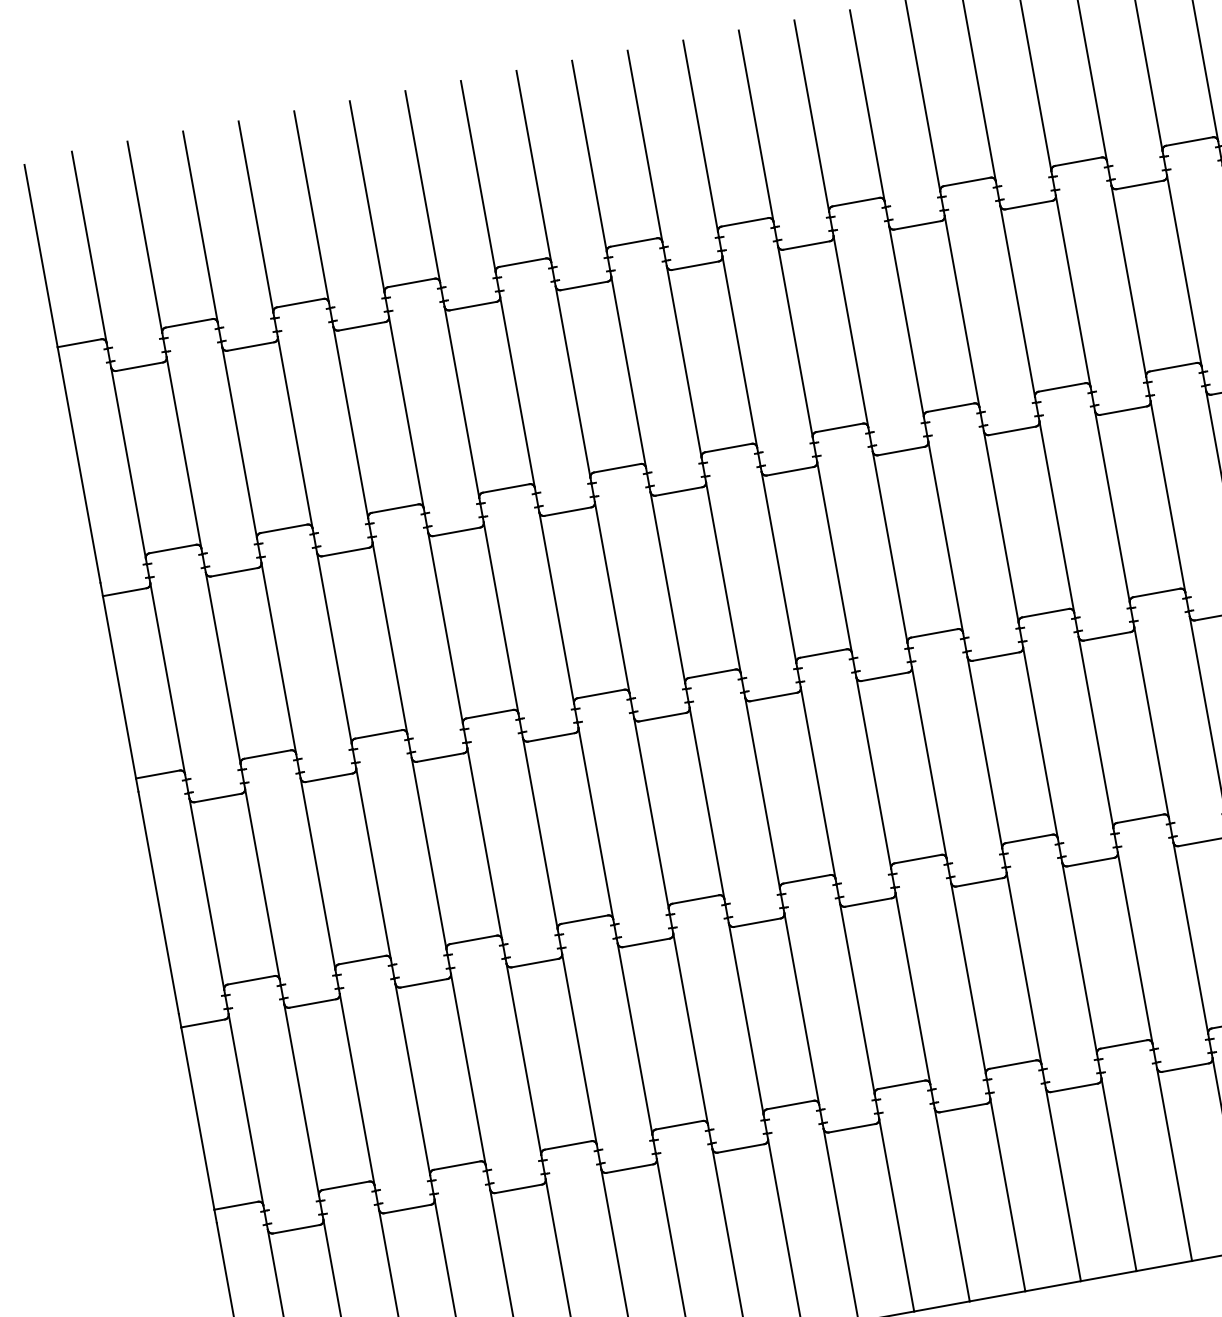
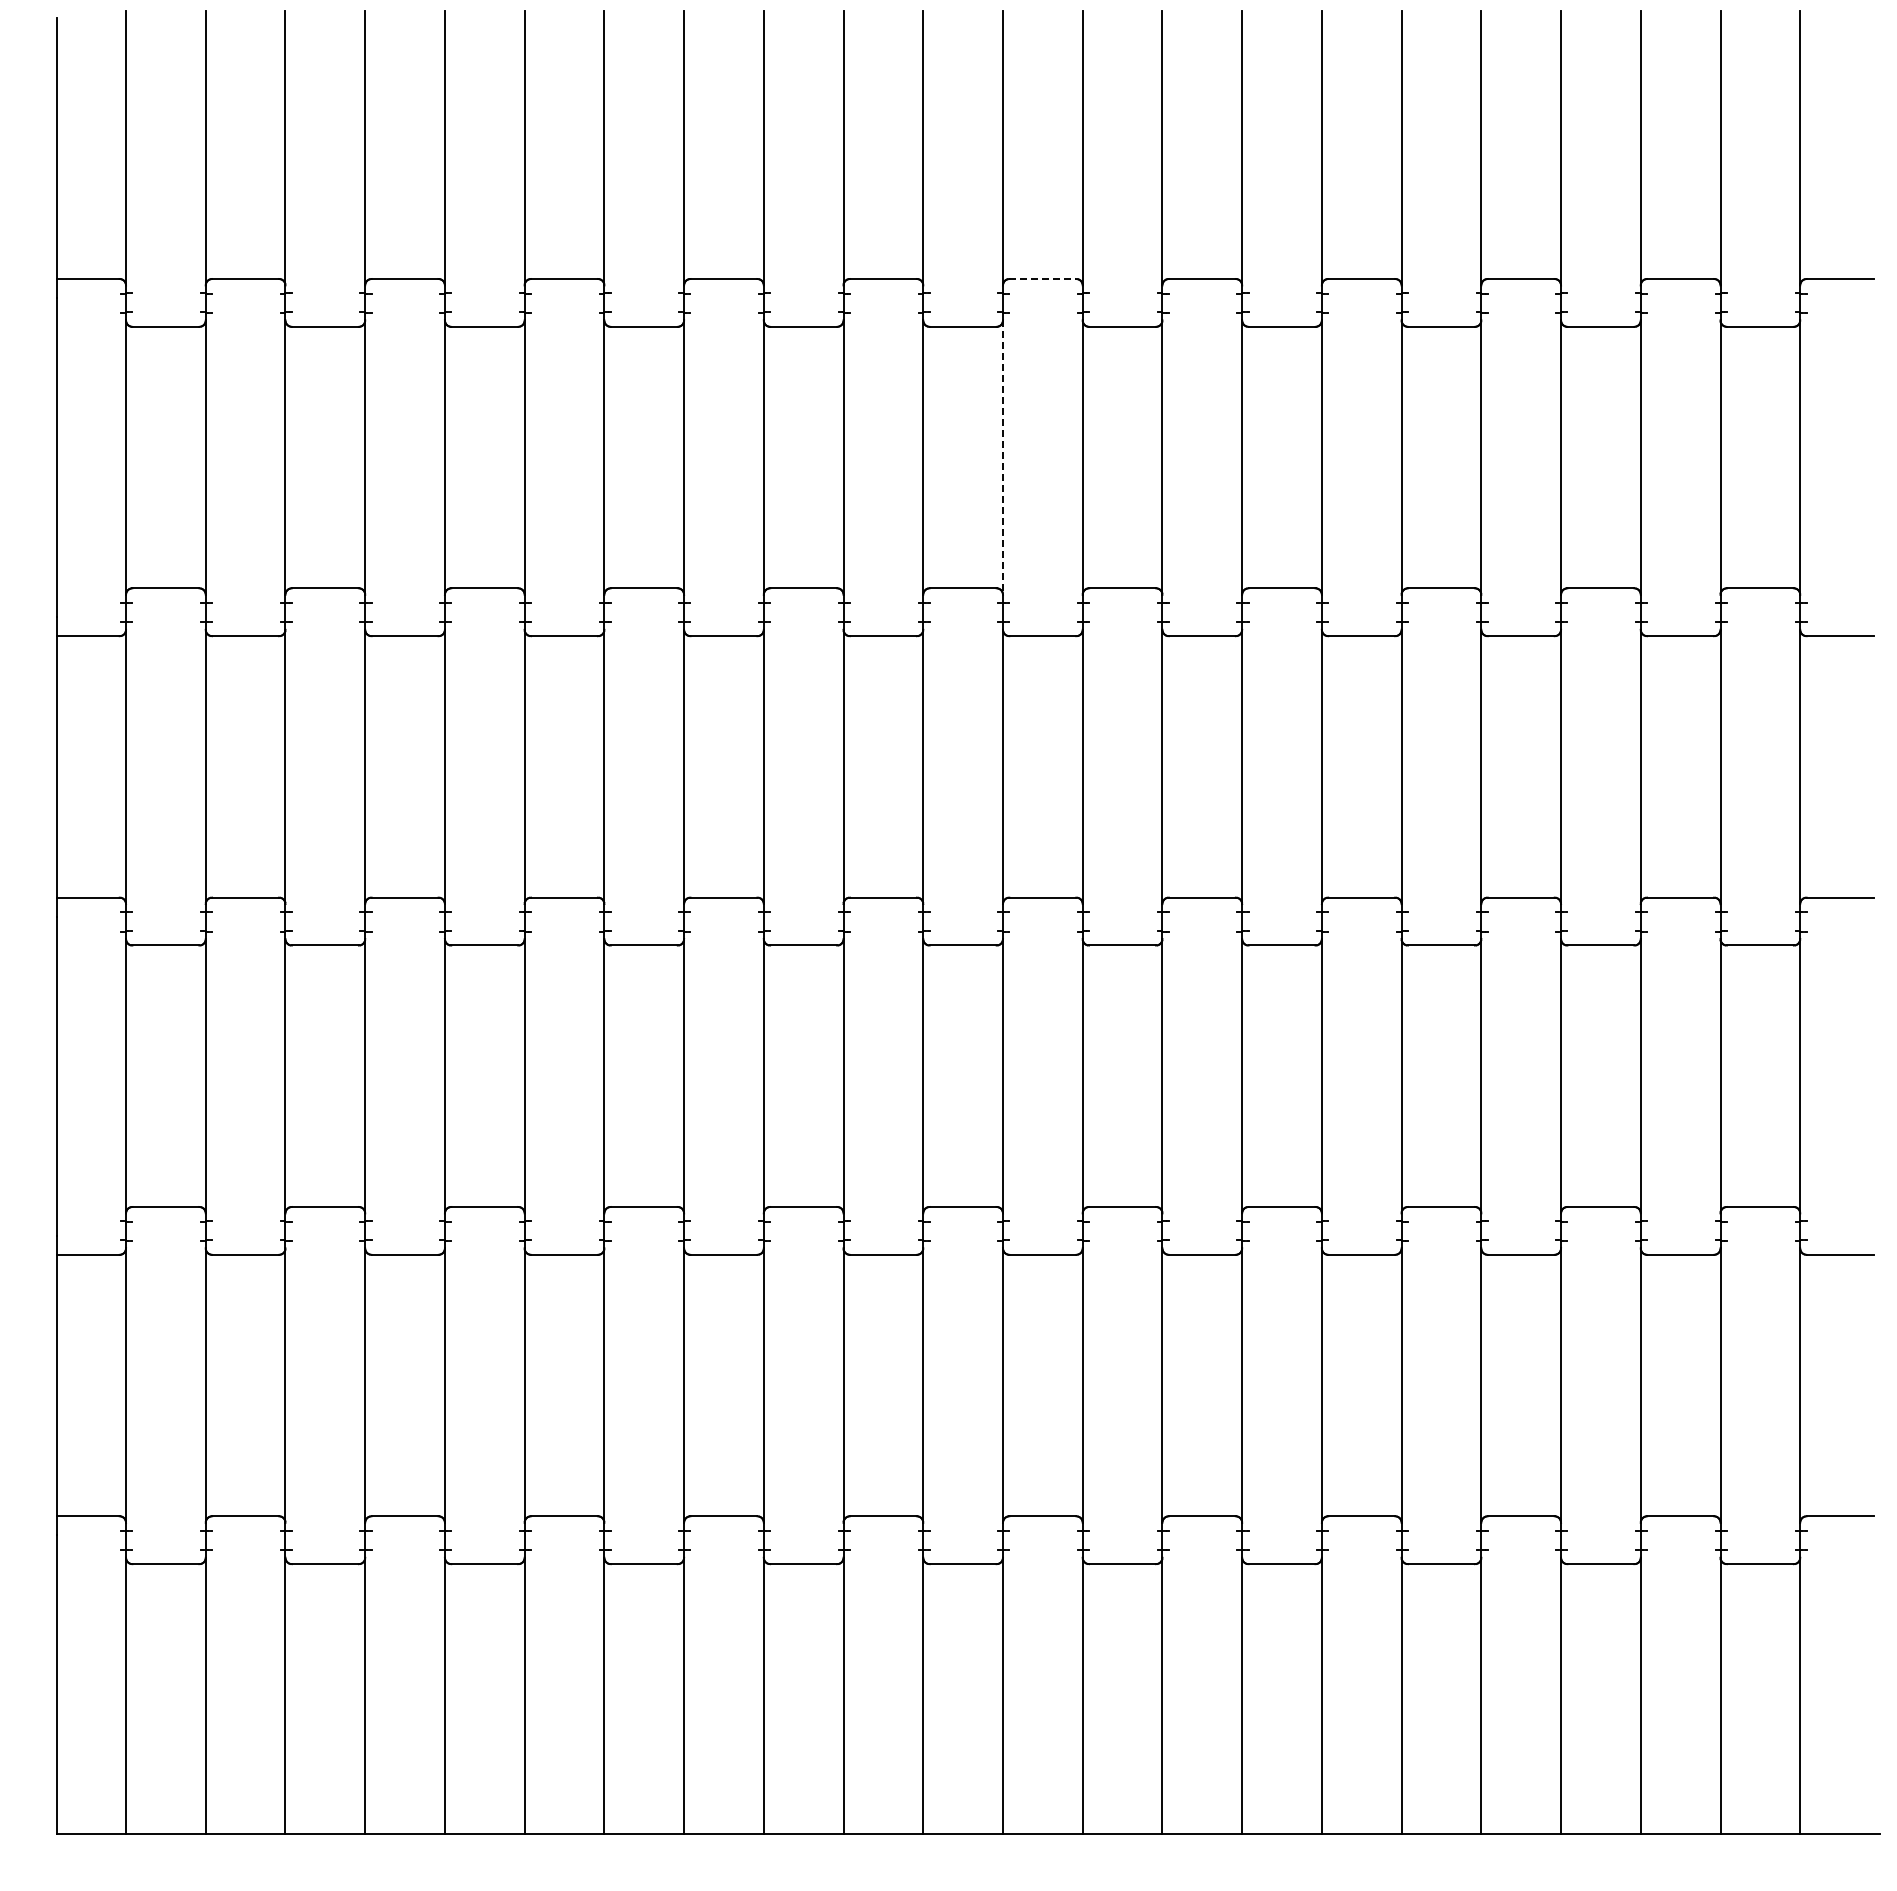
line: (745, 222) -> (1043, 279), solid -> dashed
line: (739, 352) -> (1002, 458), solid -> dashed

